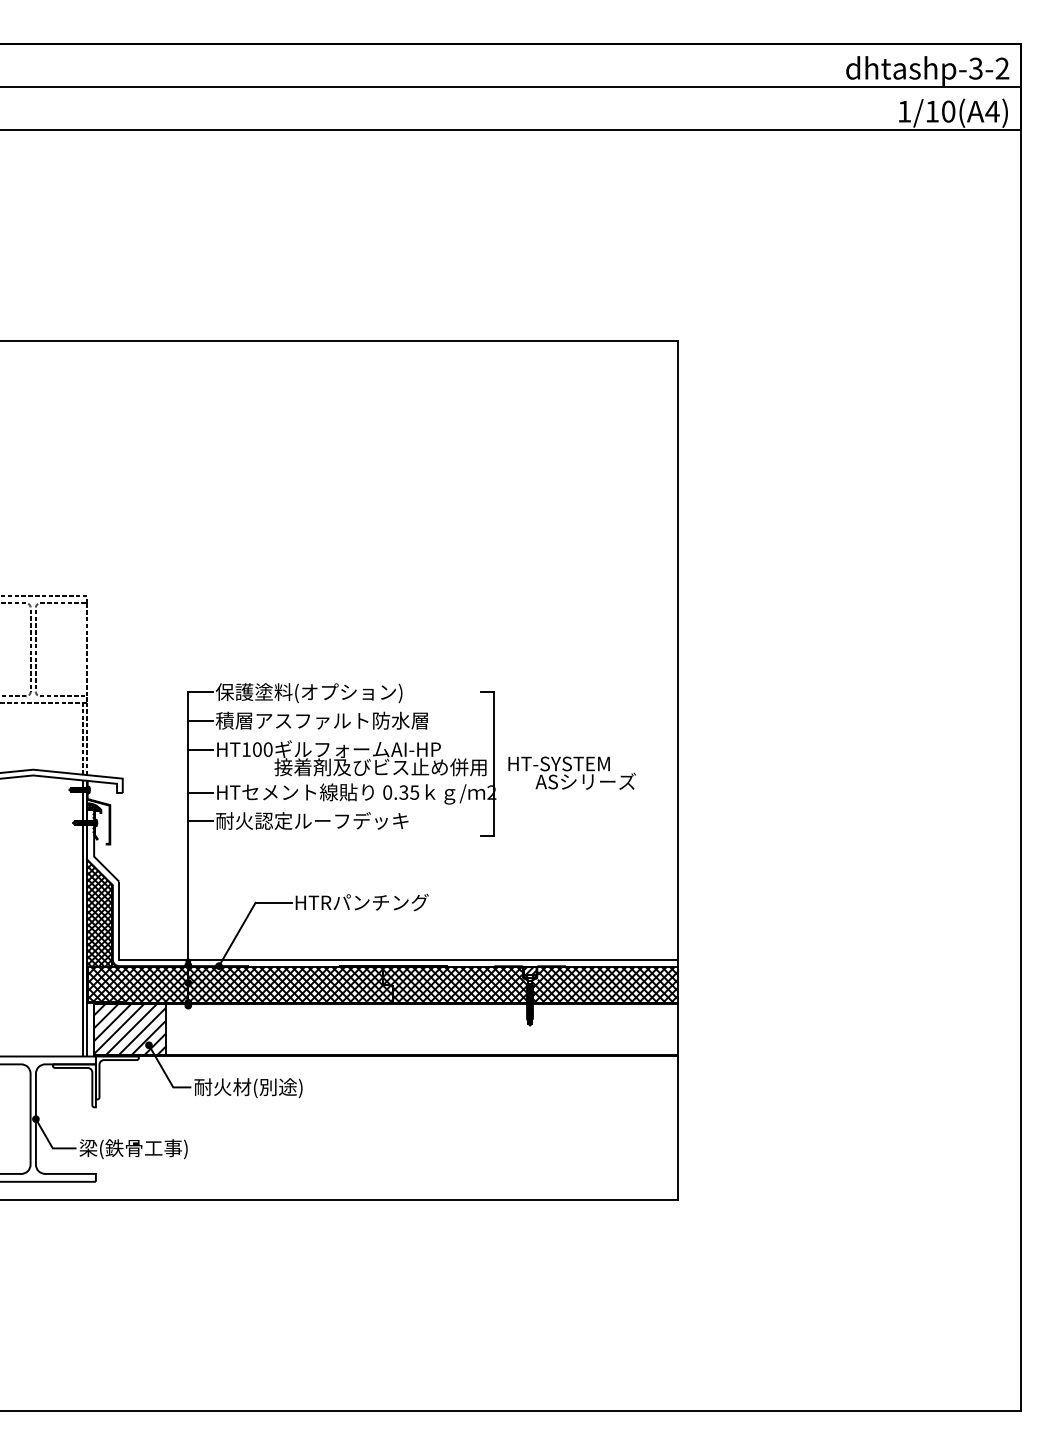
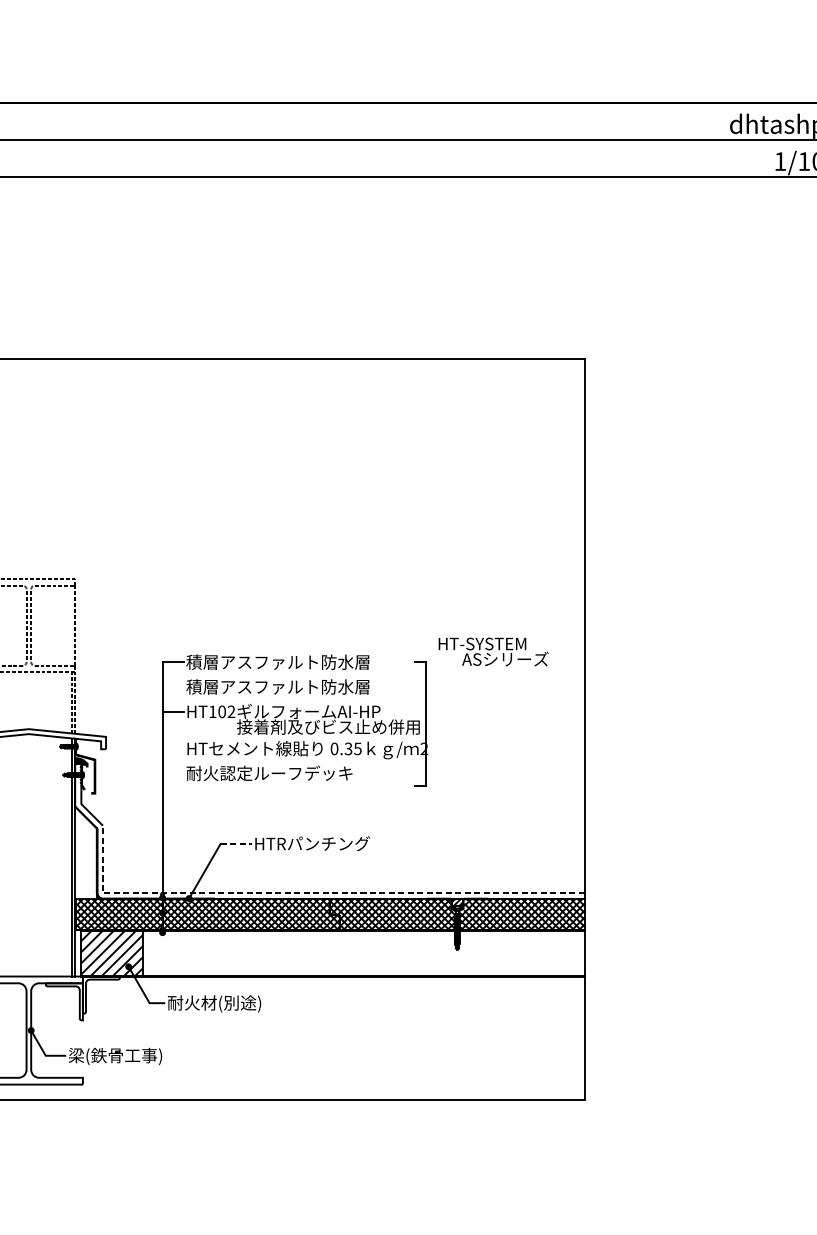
text: (321, 693) -> (277, 663), 保護塗料(オプション) -> 積層アスファルト防水層
line: (200, 721) -> (173, 687), removed
text: (267, 749) -> (230, 711), HT100 -> HT102
text: (571, 772) -> (493, 651), moved
line: (200, 792) -> (173, 748), removed
line: (200, 821) -> (173, 773), removed
line: (274, 902) -> (236, 843), solid -> dashed
hatch: (99, 913) -> (86, 853), removed
line: (357, 959) -> (308, 892), solid -> dashed

